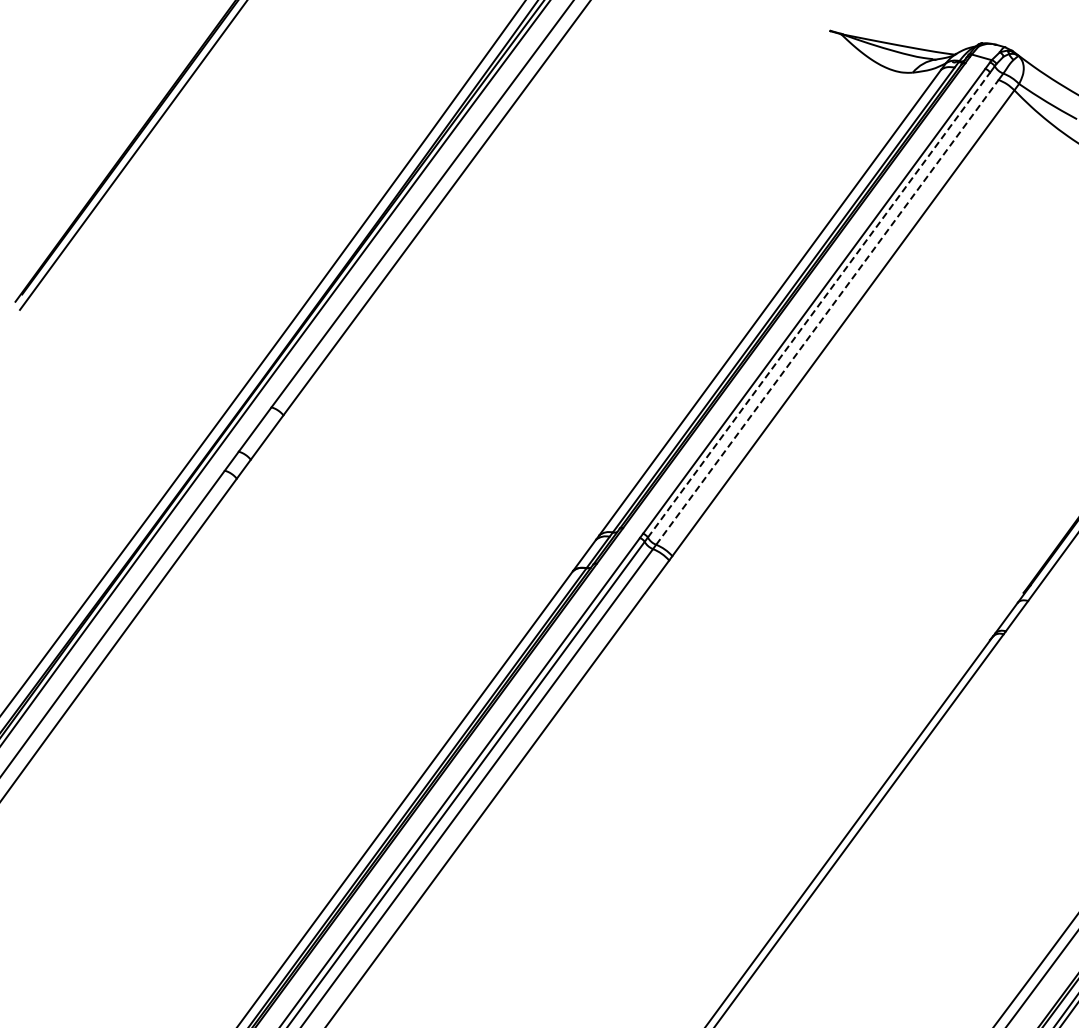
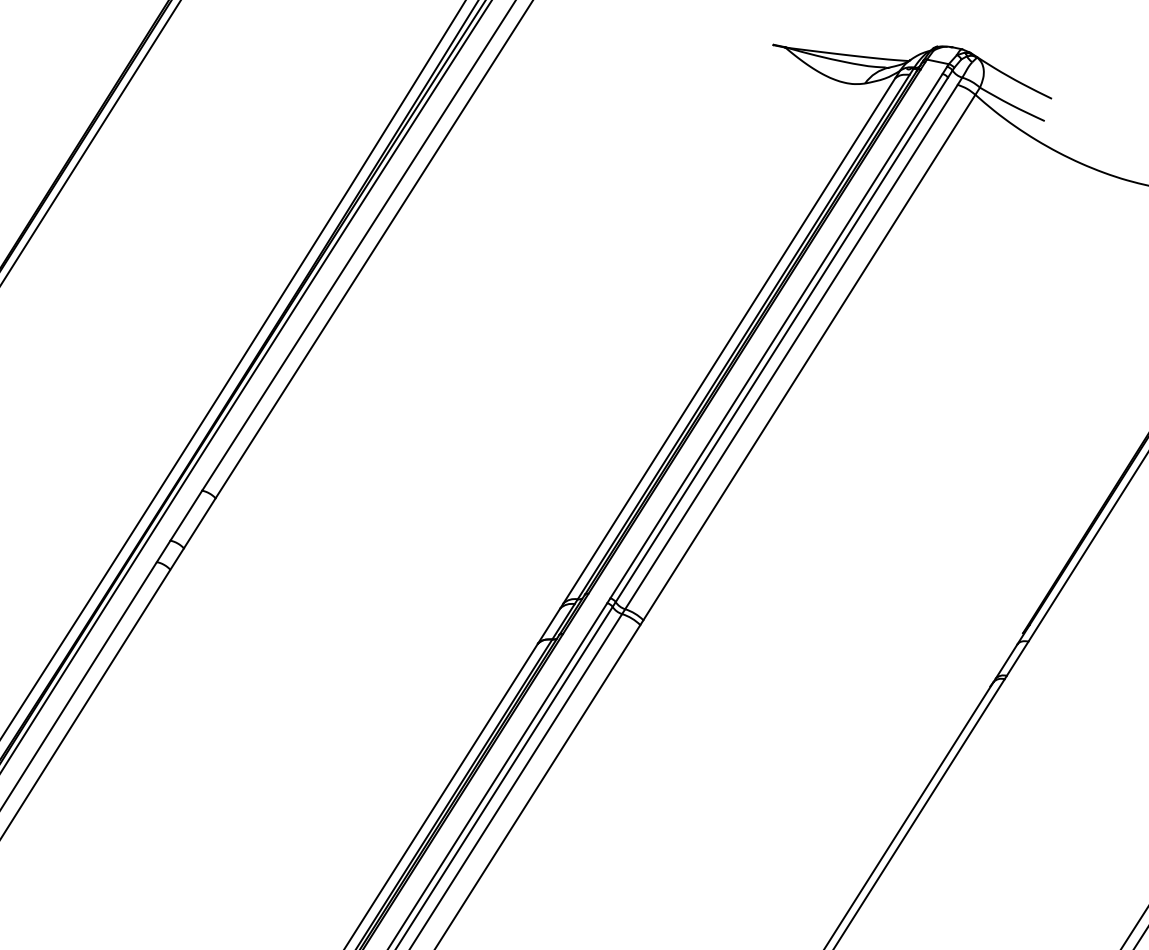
line: (818, 305) -> (781, 340), dashed -> solid
line: (827, 312) -> (791, 347), dashed -> solid

